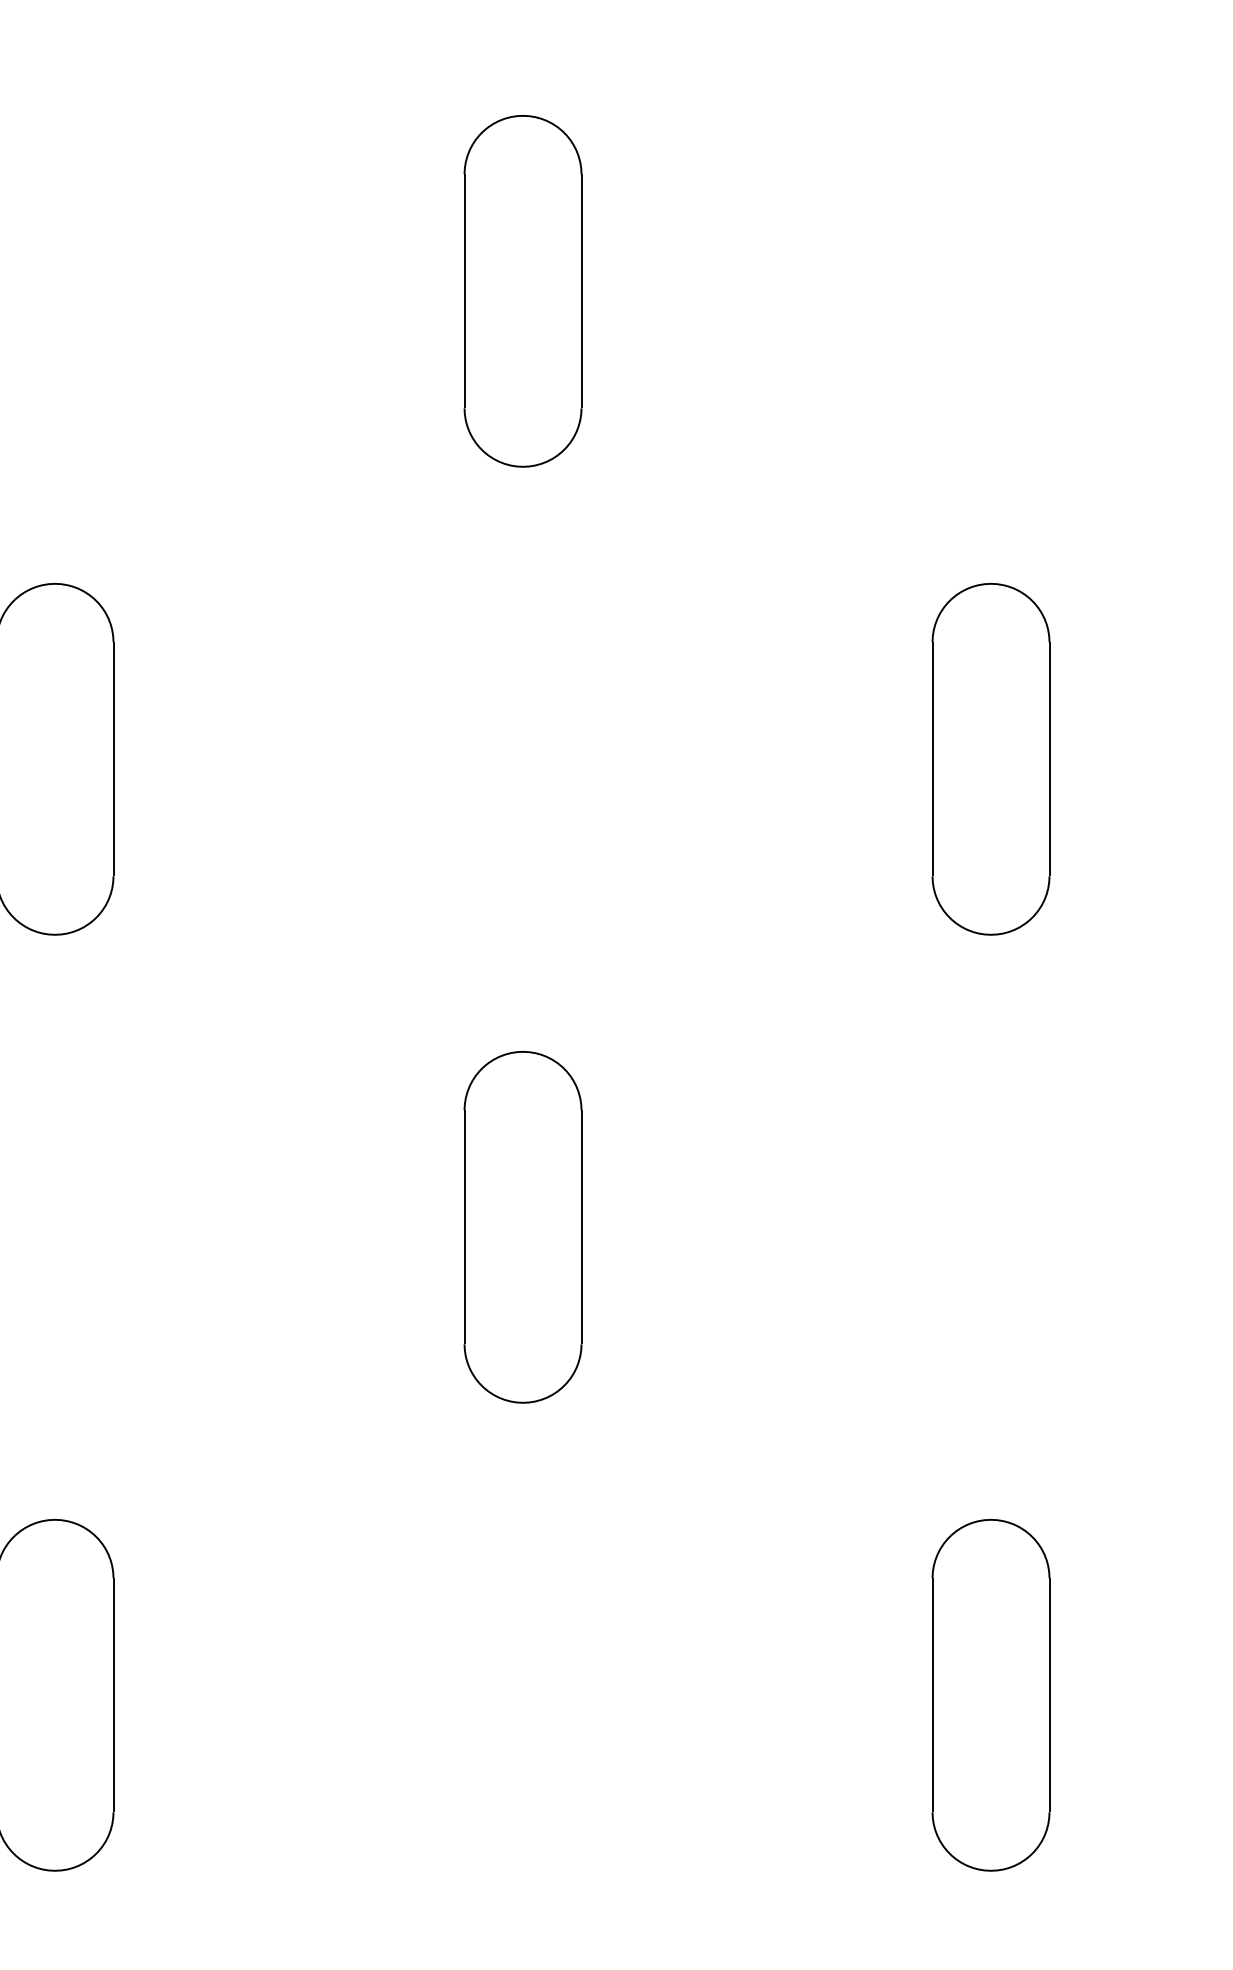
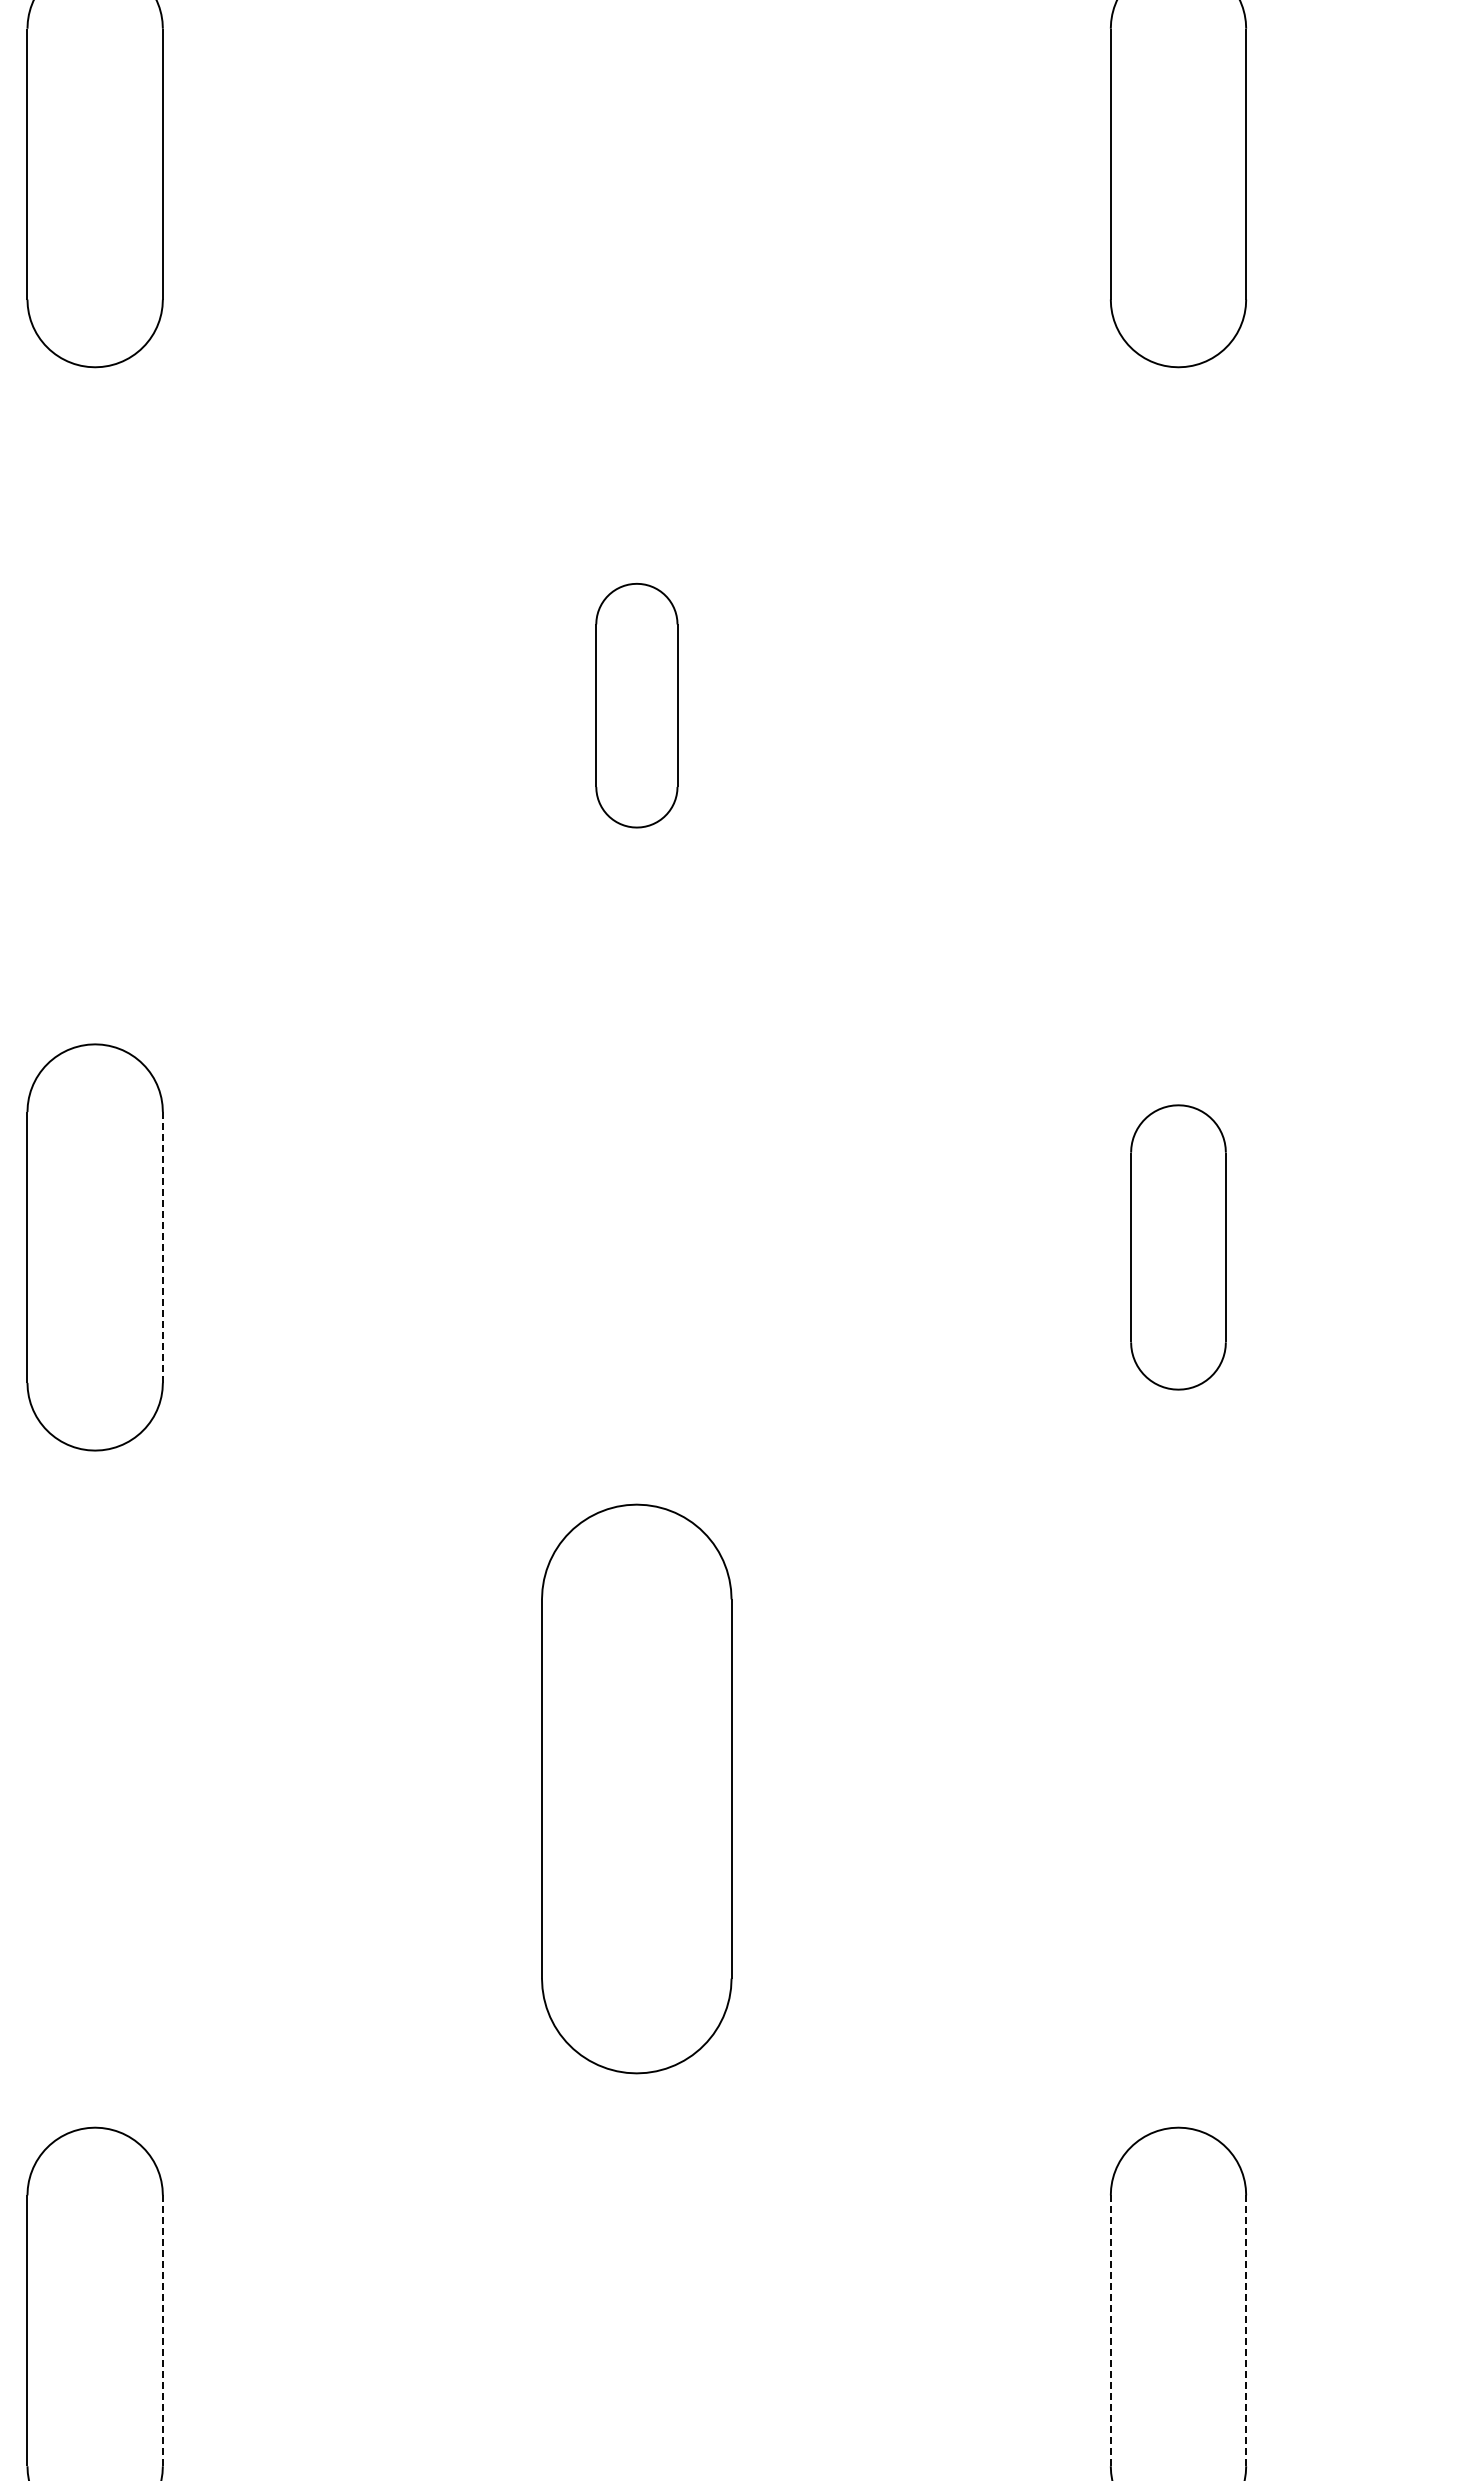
part: (522, 291) -> (636, 705), size x0.6
part: (991, 759) -> (1178, 1247), size x0.7
line: (113, 760) -> (162, 1248), solid -> dashed
part: (522, 1227) -> (636, 1789), size x1.4
line: (113, 1695) -> (162, 2331), solid -> dashed
line: (932, 1695) -> (1110, 2331), solid -> dashed
line: (1049, 1695) -> (1246, 2331), solid -> dashed

